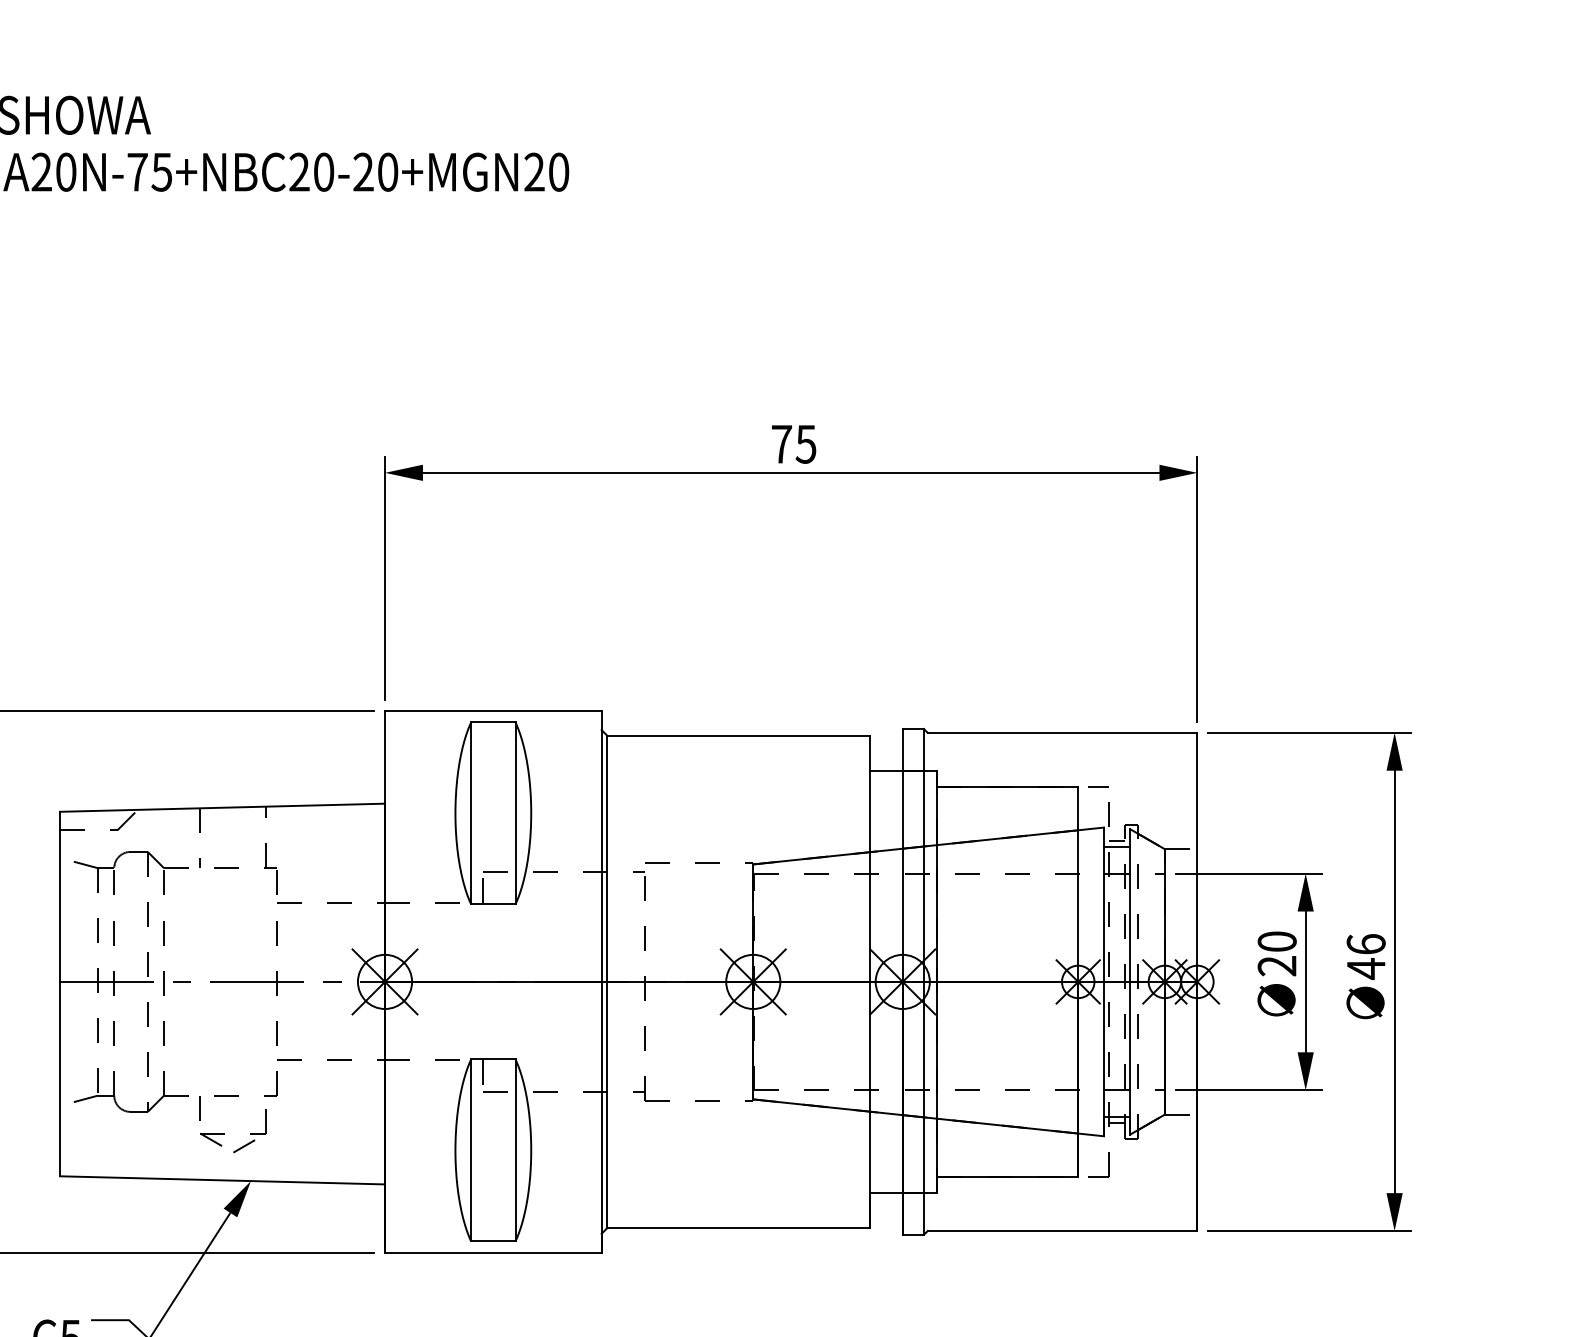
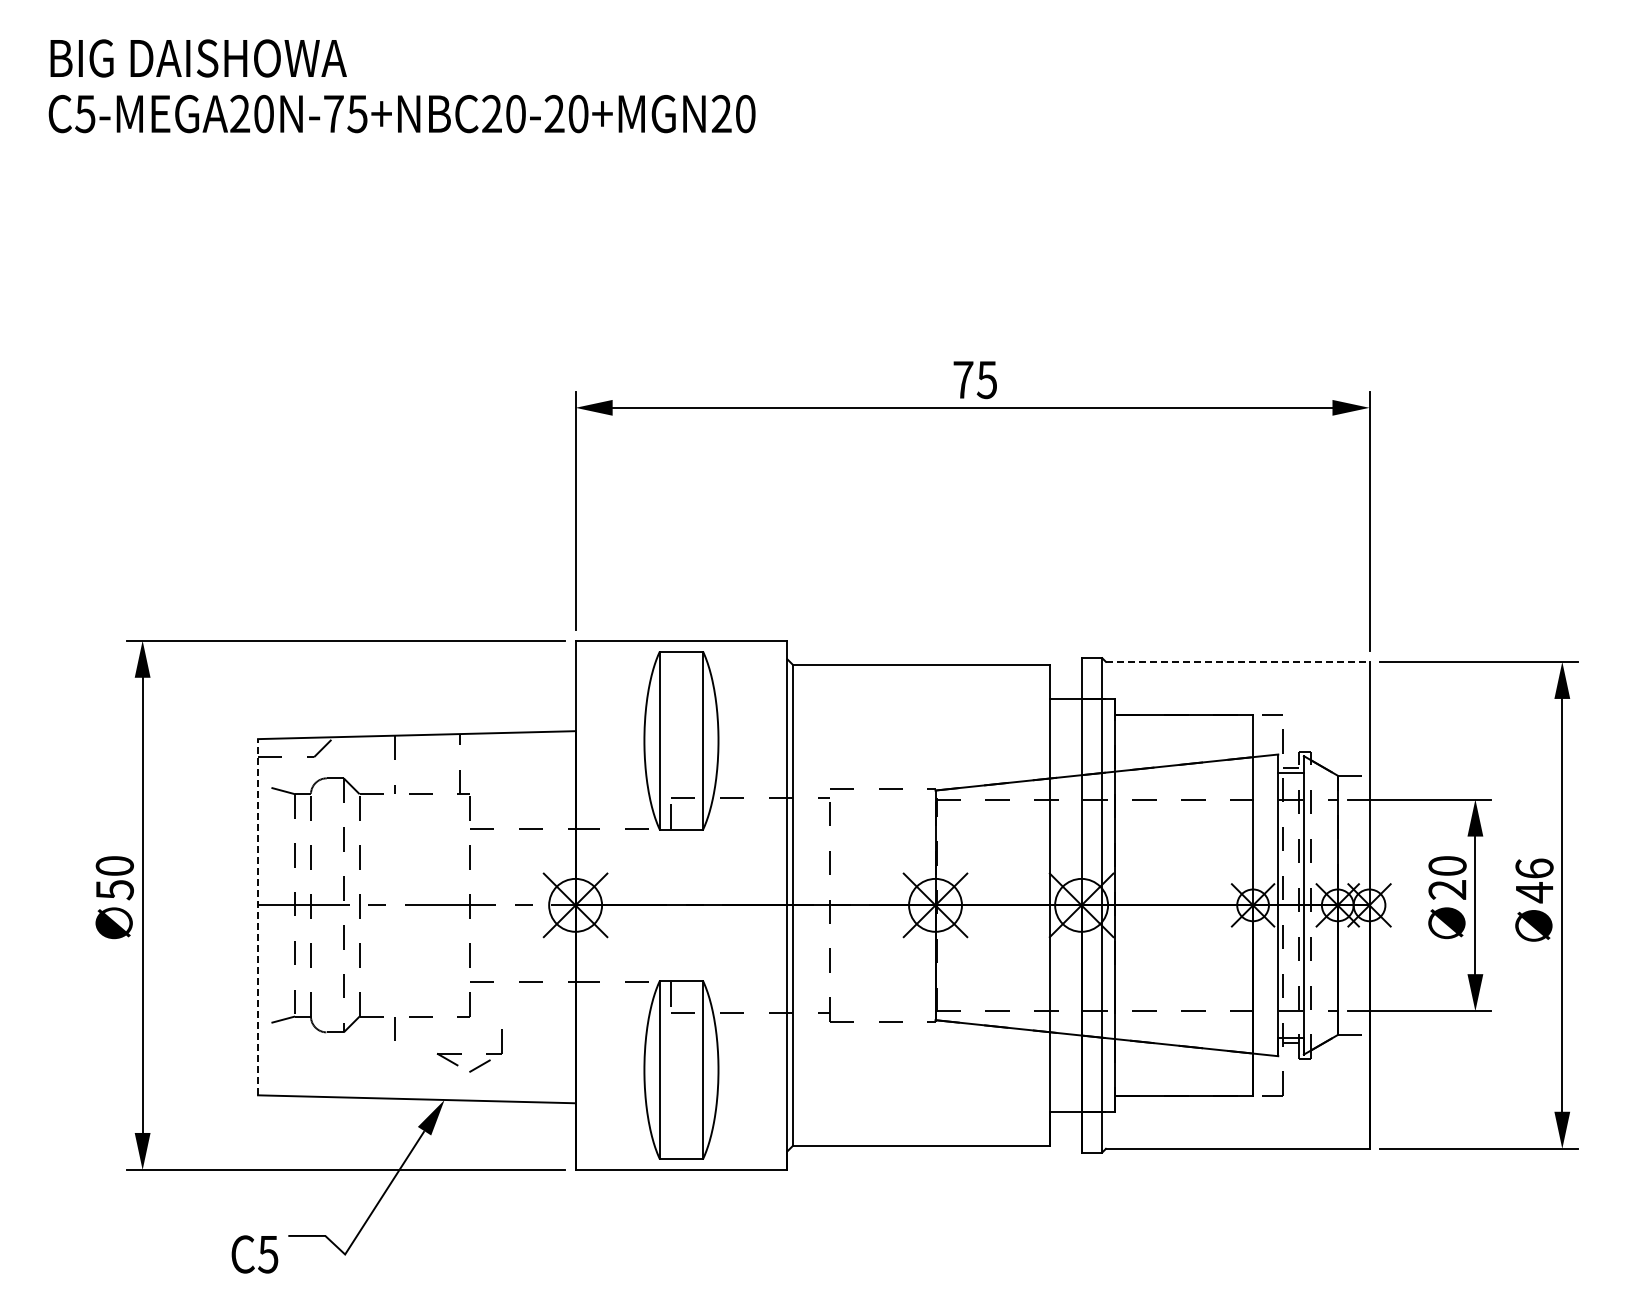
line: (1062, 732) -> (1237, 661), solid -> dashed
line: (60, 993) -> (258, 916), solid -> dashed
part: (225, 1133) -> (461, 1053), moved

